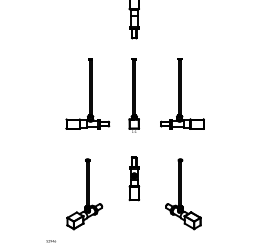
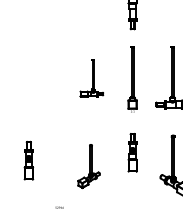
part: (87, 93) -> (91, 77), size x0.6
part: (16, 187) -> (29, 160), added
part: (84, 194) -> (88, 166), size x0.7

